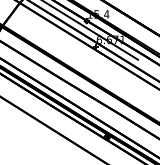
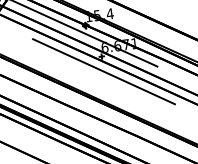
line: (95, 58) -> (102, 71), added

